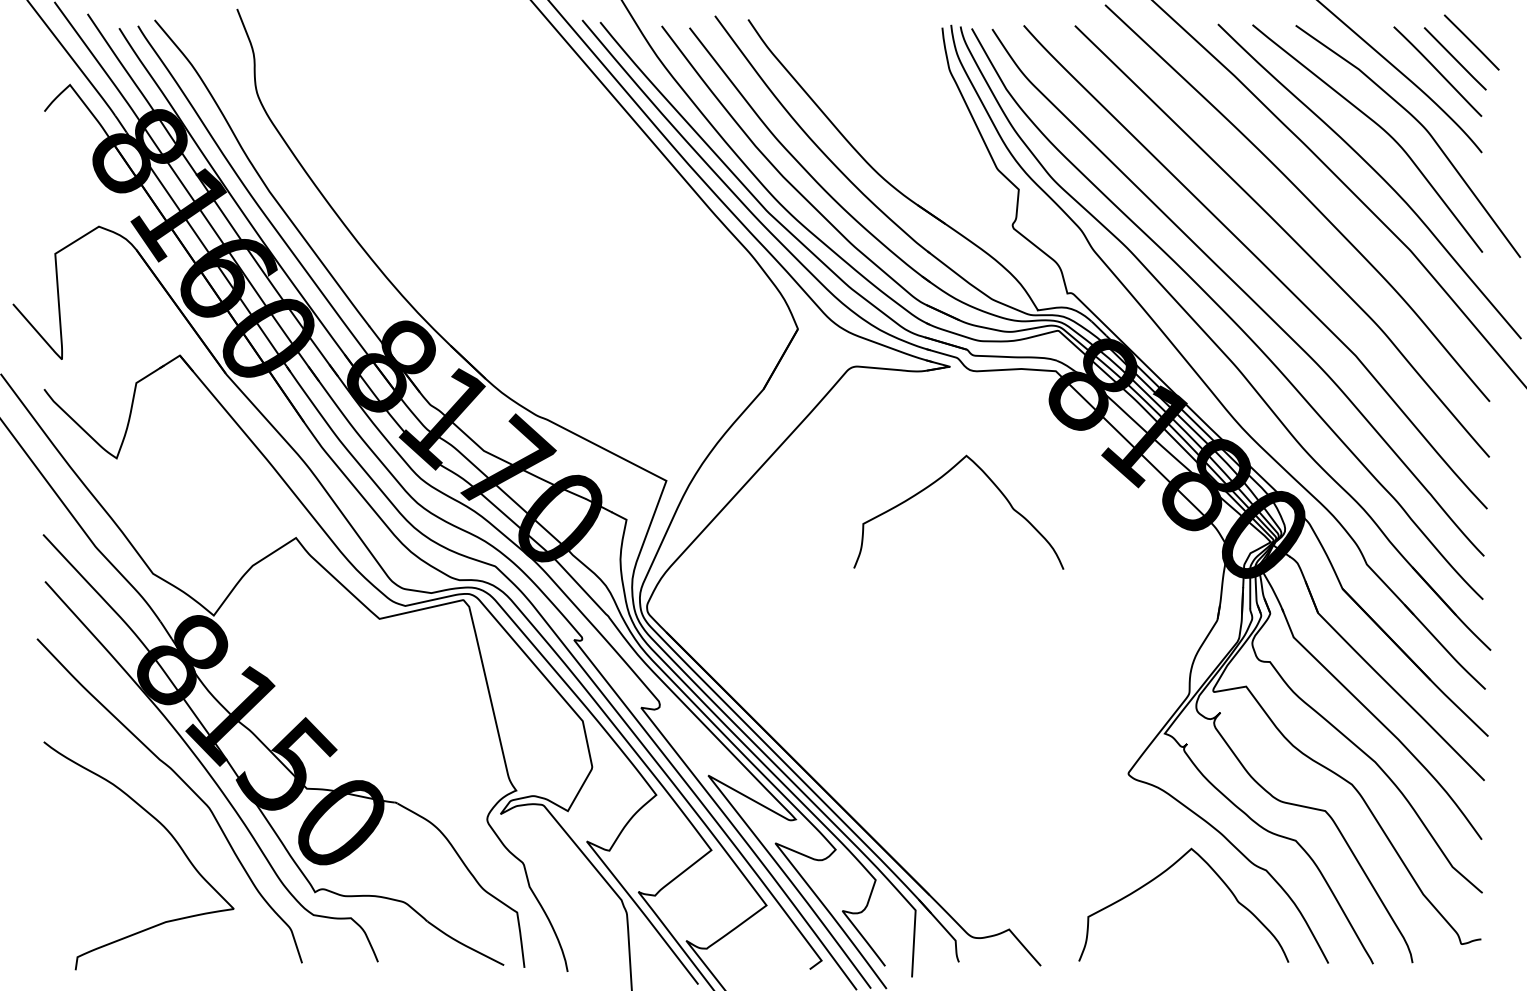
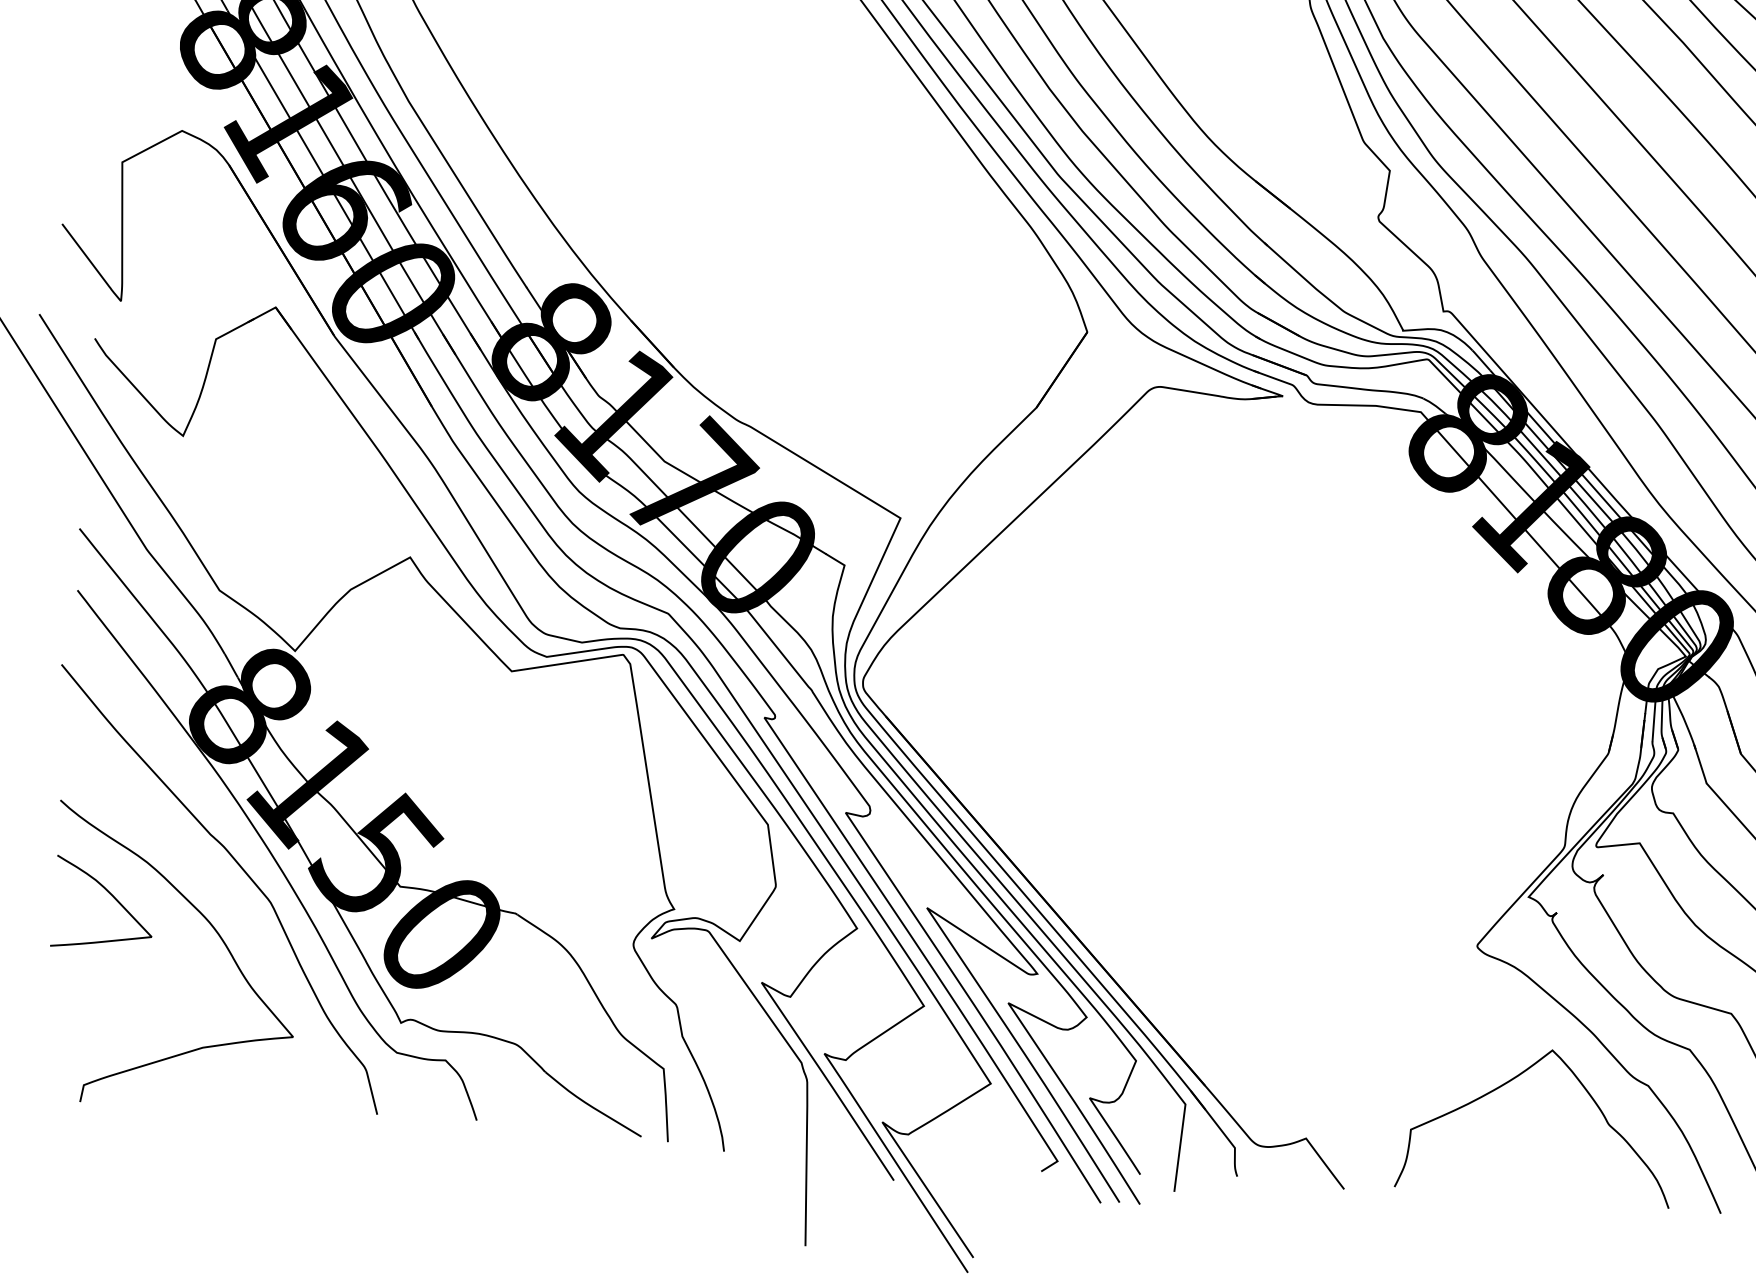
curve: (936, 482) -> (1253, 546), removed
curve: (88, 812) -> (112, 896), added

